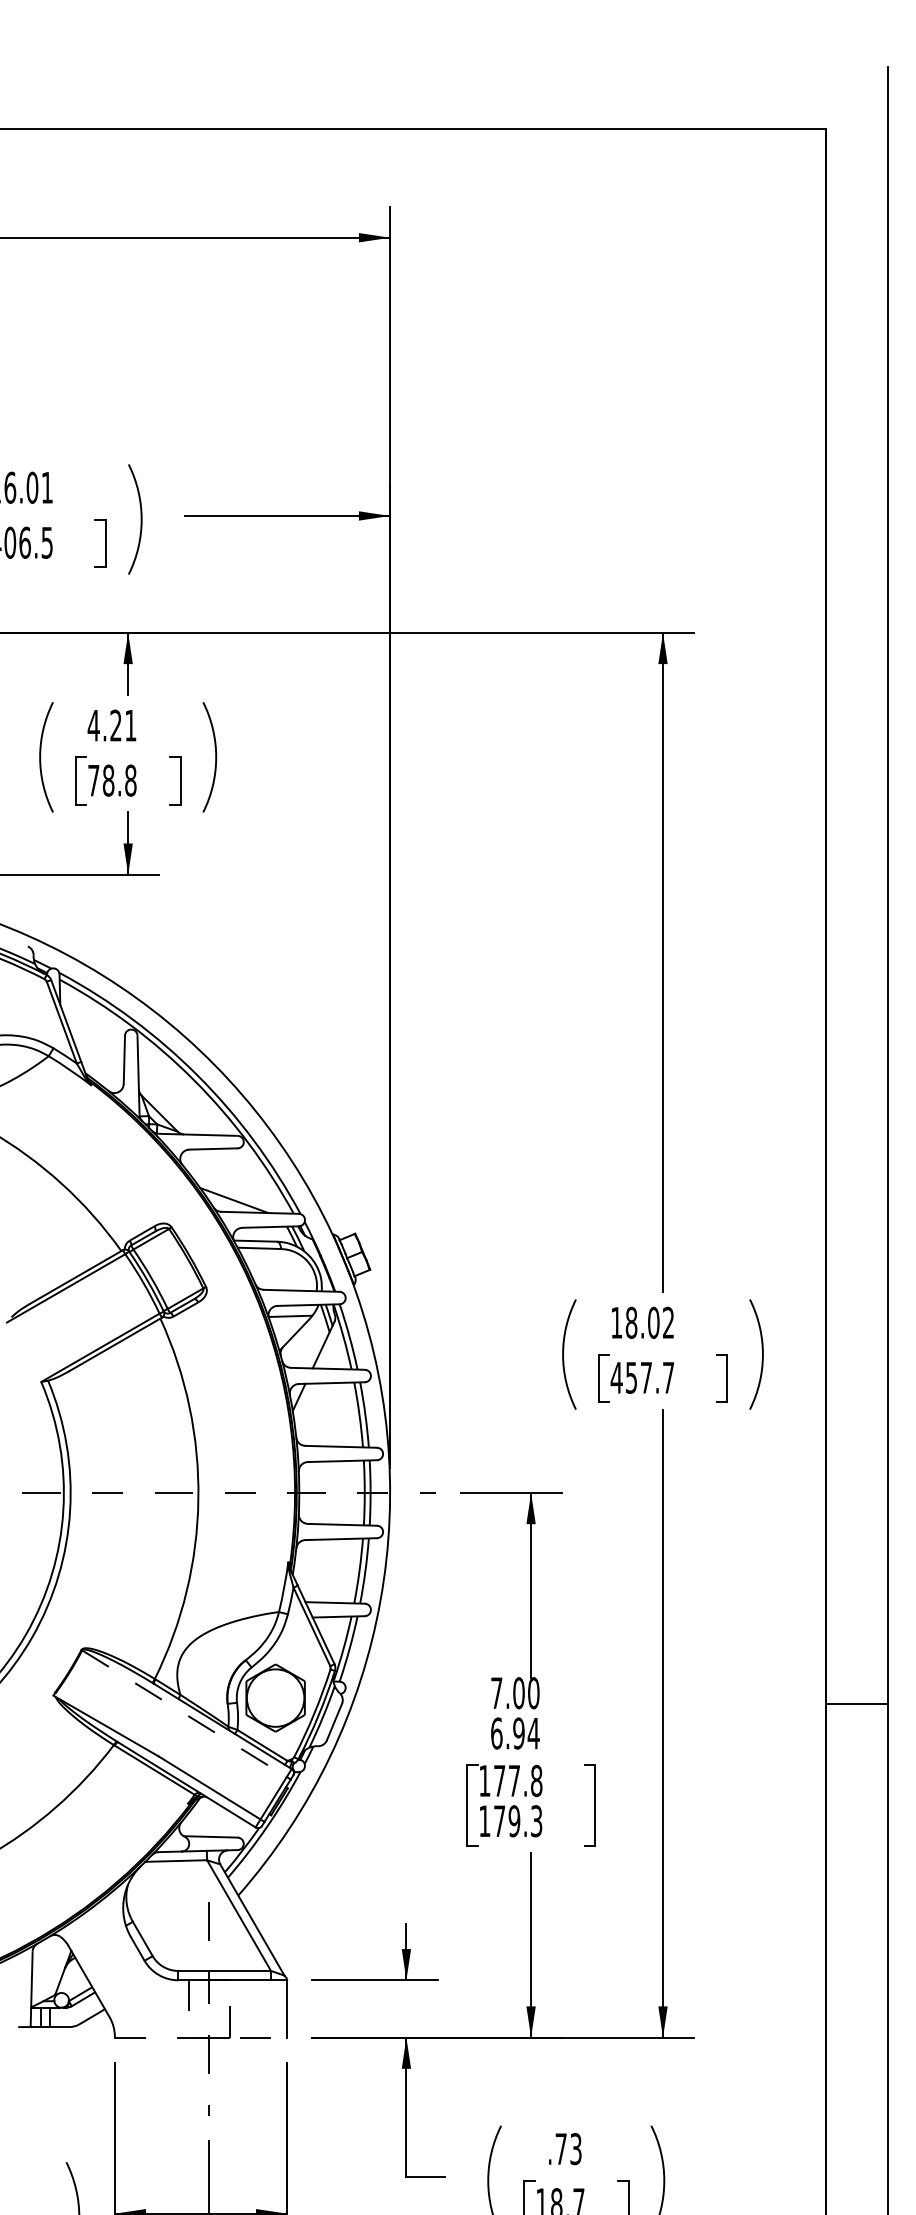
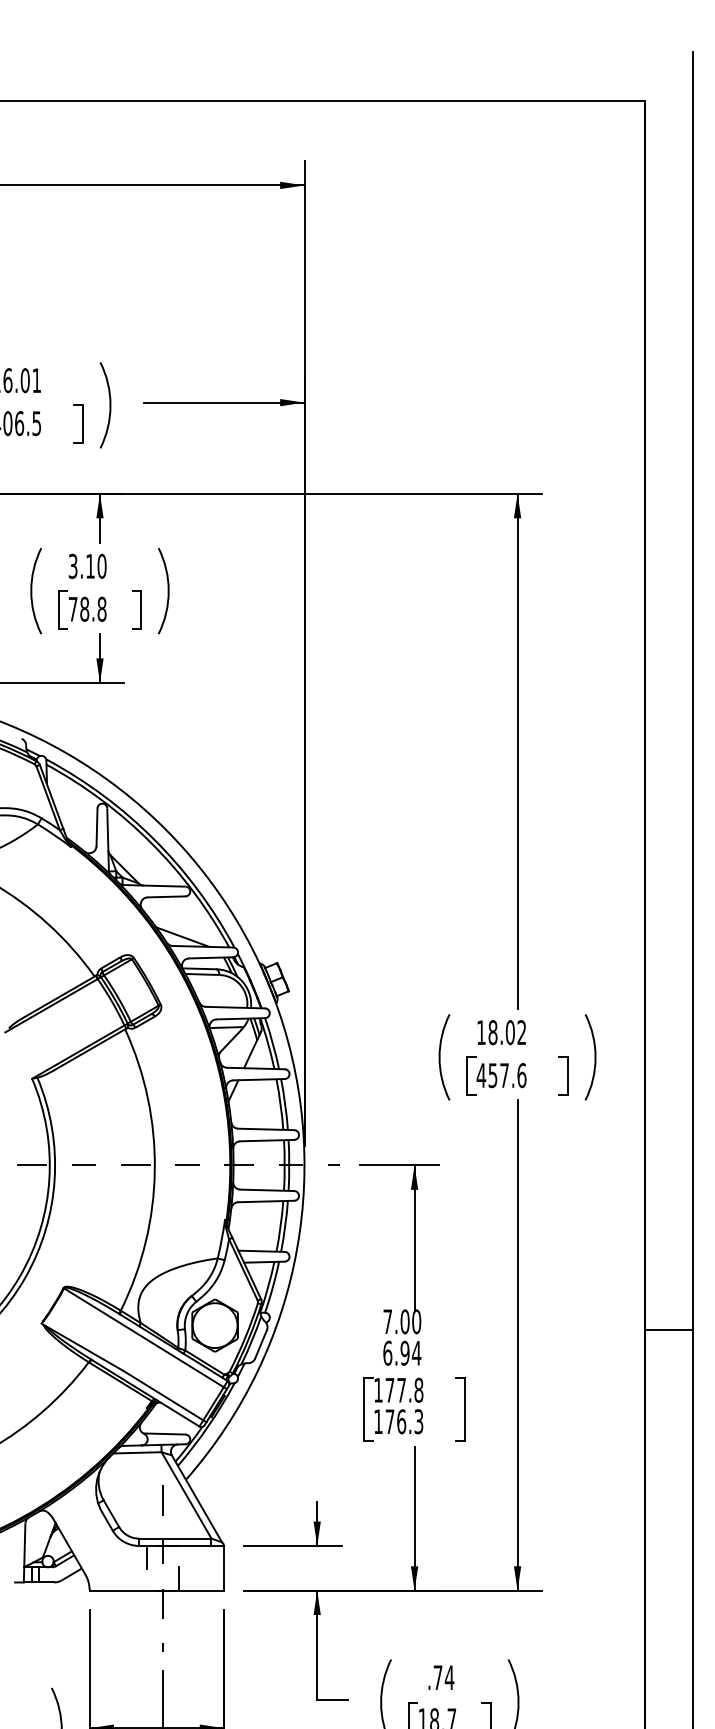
text: (112, 724) -> (87, 565), 4.21 -> 3.10
text: (668, 1377) -> (521, 1075), 457.7 -> 457.6
line: (183, 1713) -> (143, 1337), dashed -> solid
text: (514, 1820) -> (401, 1421), 179.3 -> 176.3
line: (201, 2037) -> (157, 1590), dashed -> solid
text: (575, 2148) -> (449, 1677), .73 -> .74

